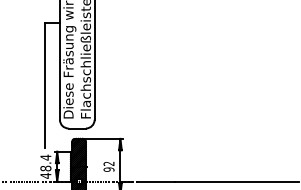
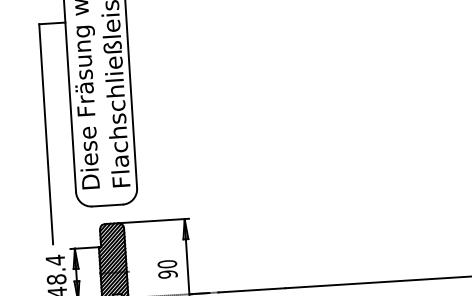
text: (108, 163) -> (166, 263), 92 -> 90

